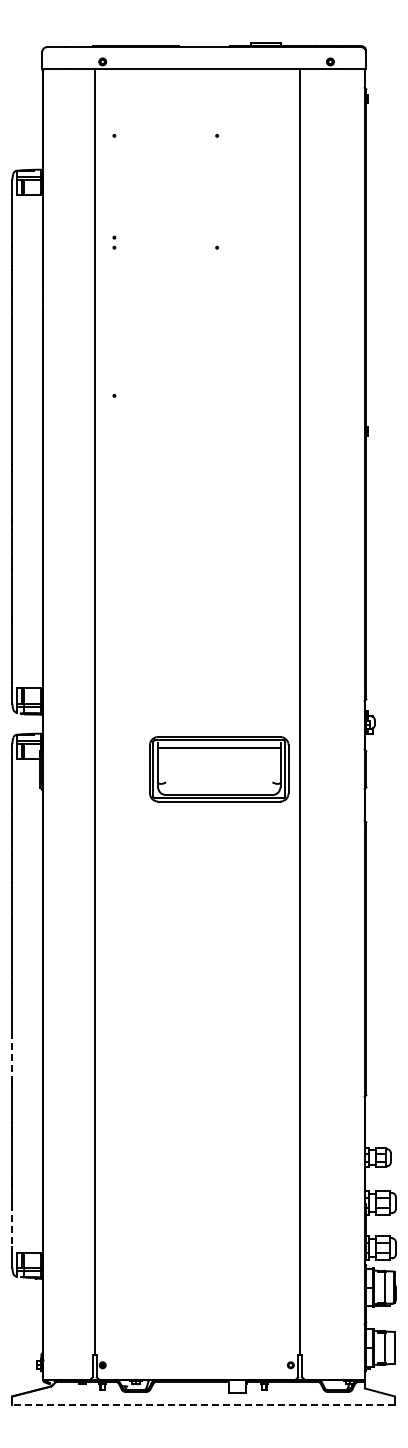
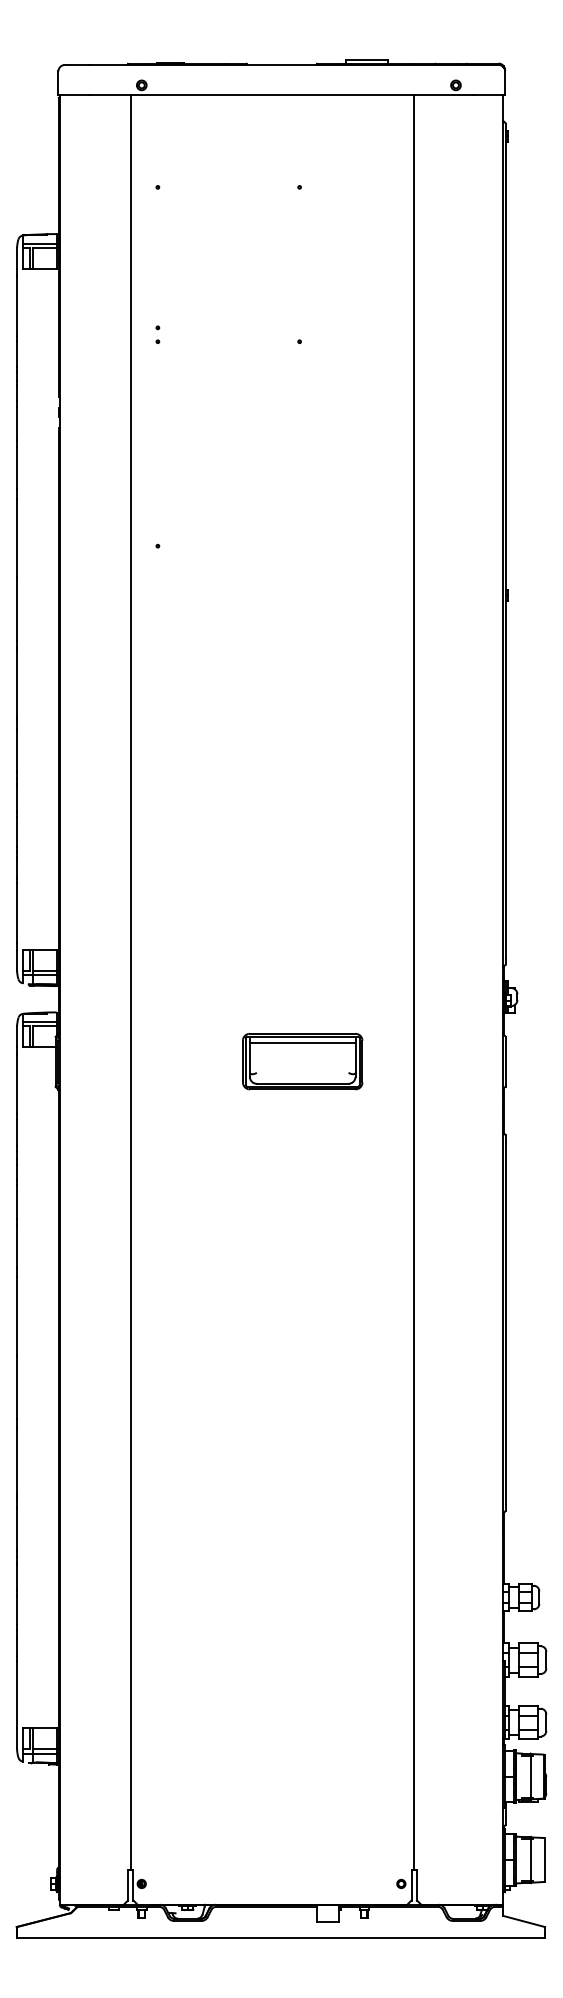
part: (219, 769) -> (302, 1061), size x0.62
line: (12, 1058) -> (17, 1460), dashed -> solid
line: (12, 1225) -> (17, 1691), dashed -> solid
line: (203, 1404) -> (280, 1938), dashed -> solid

